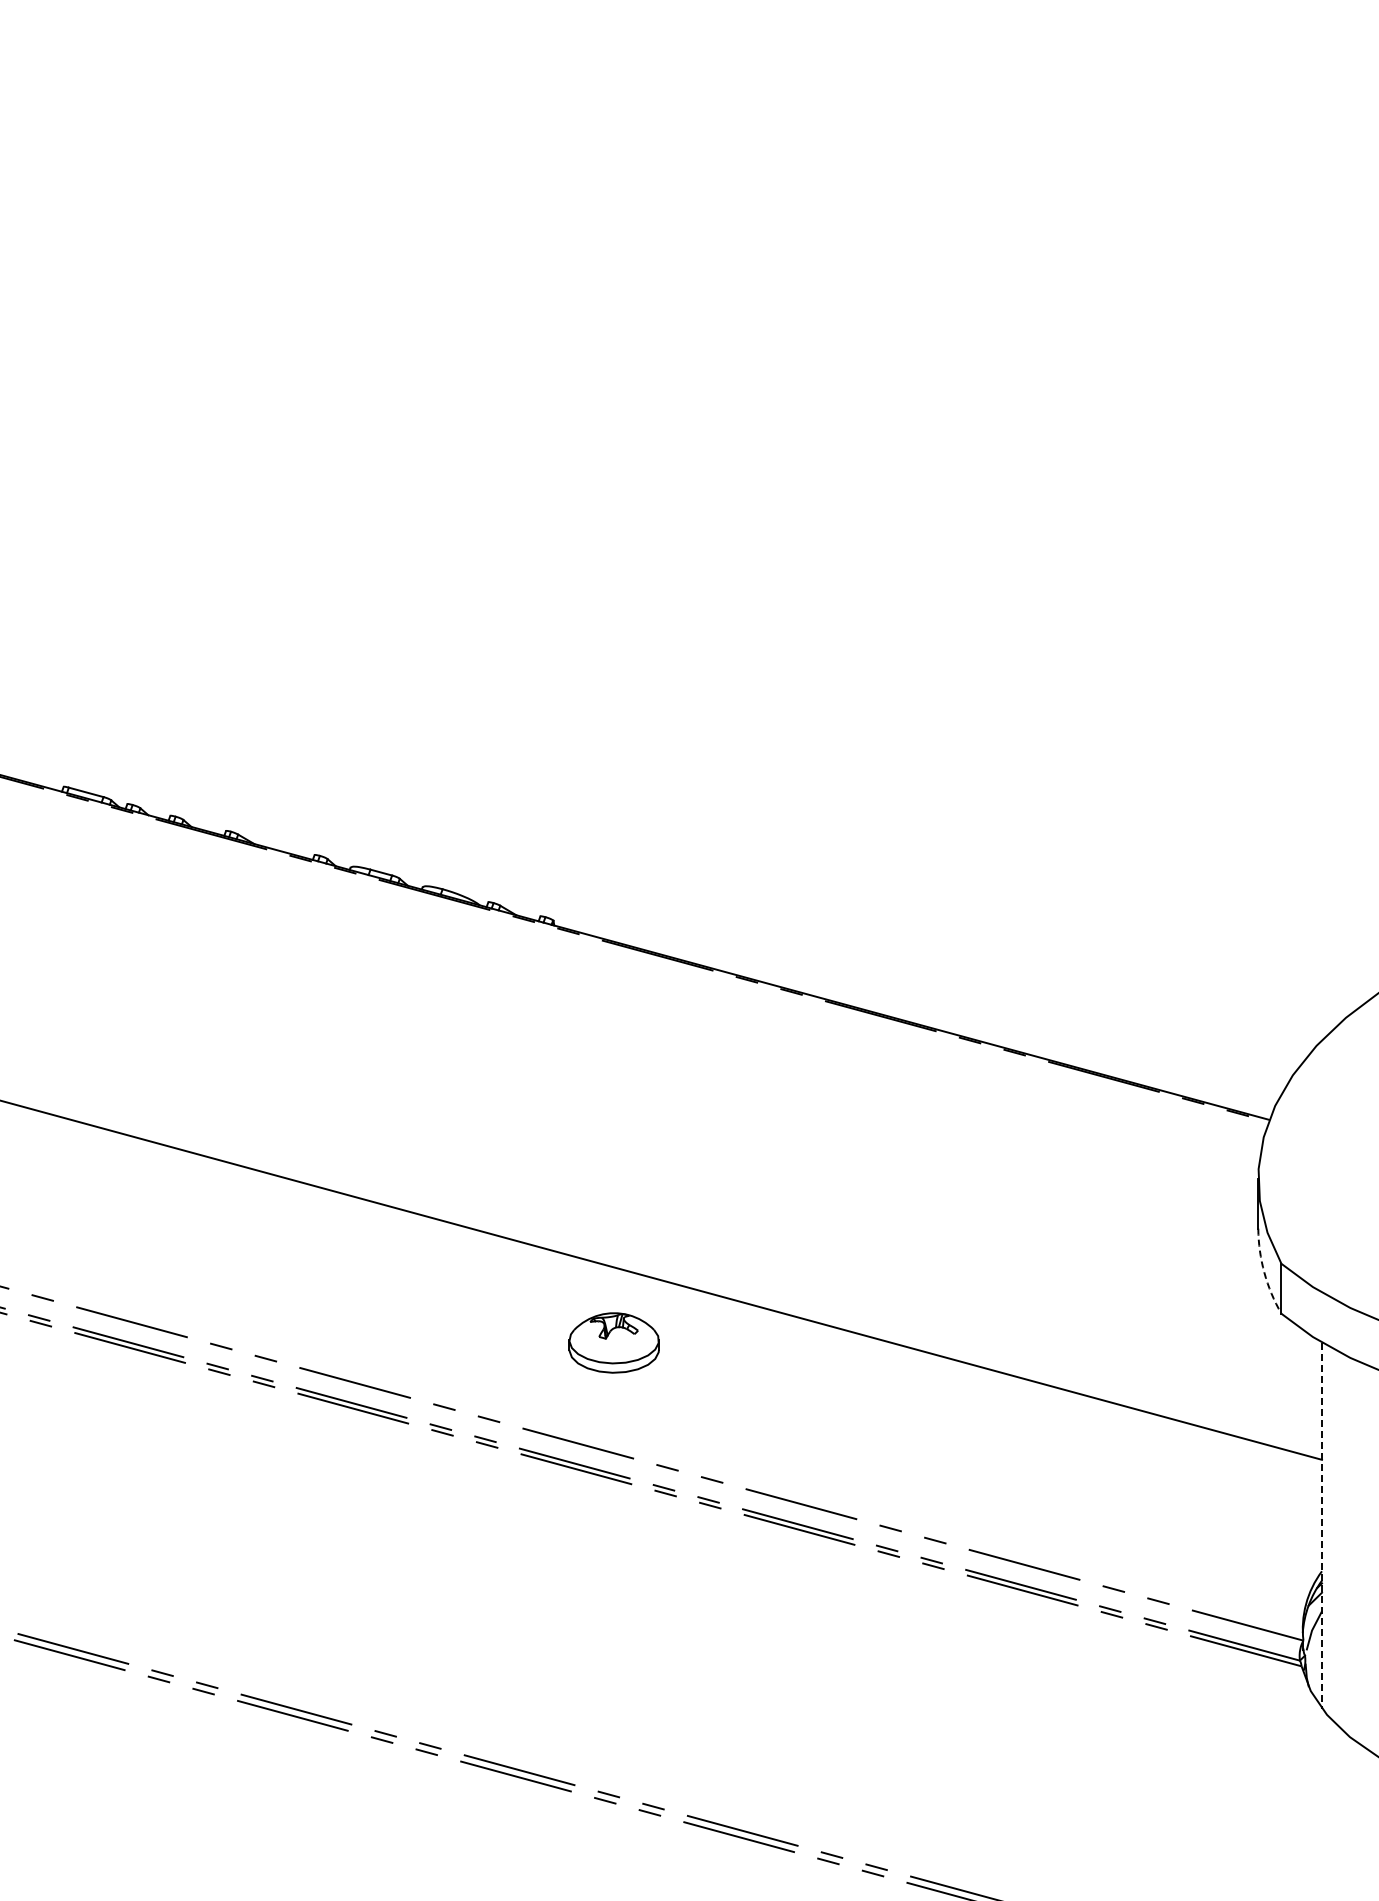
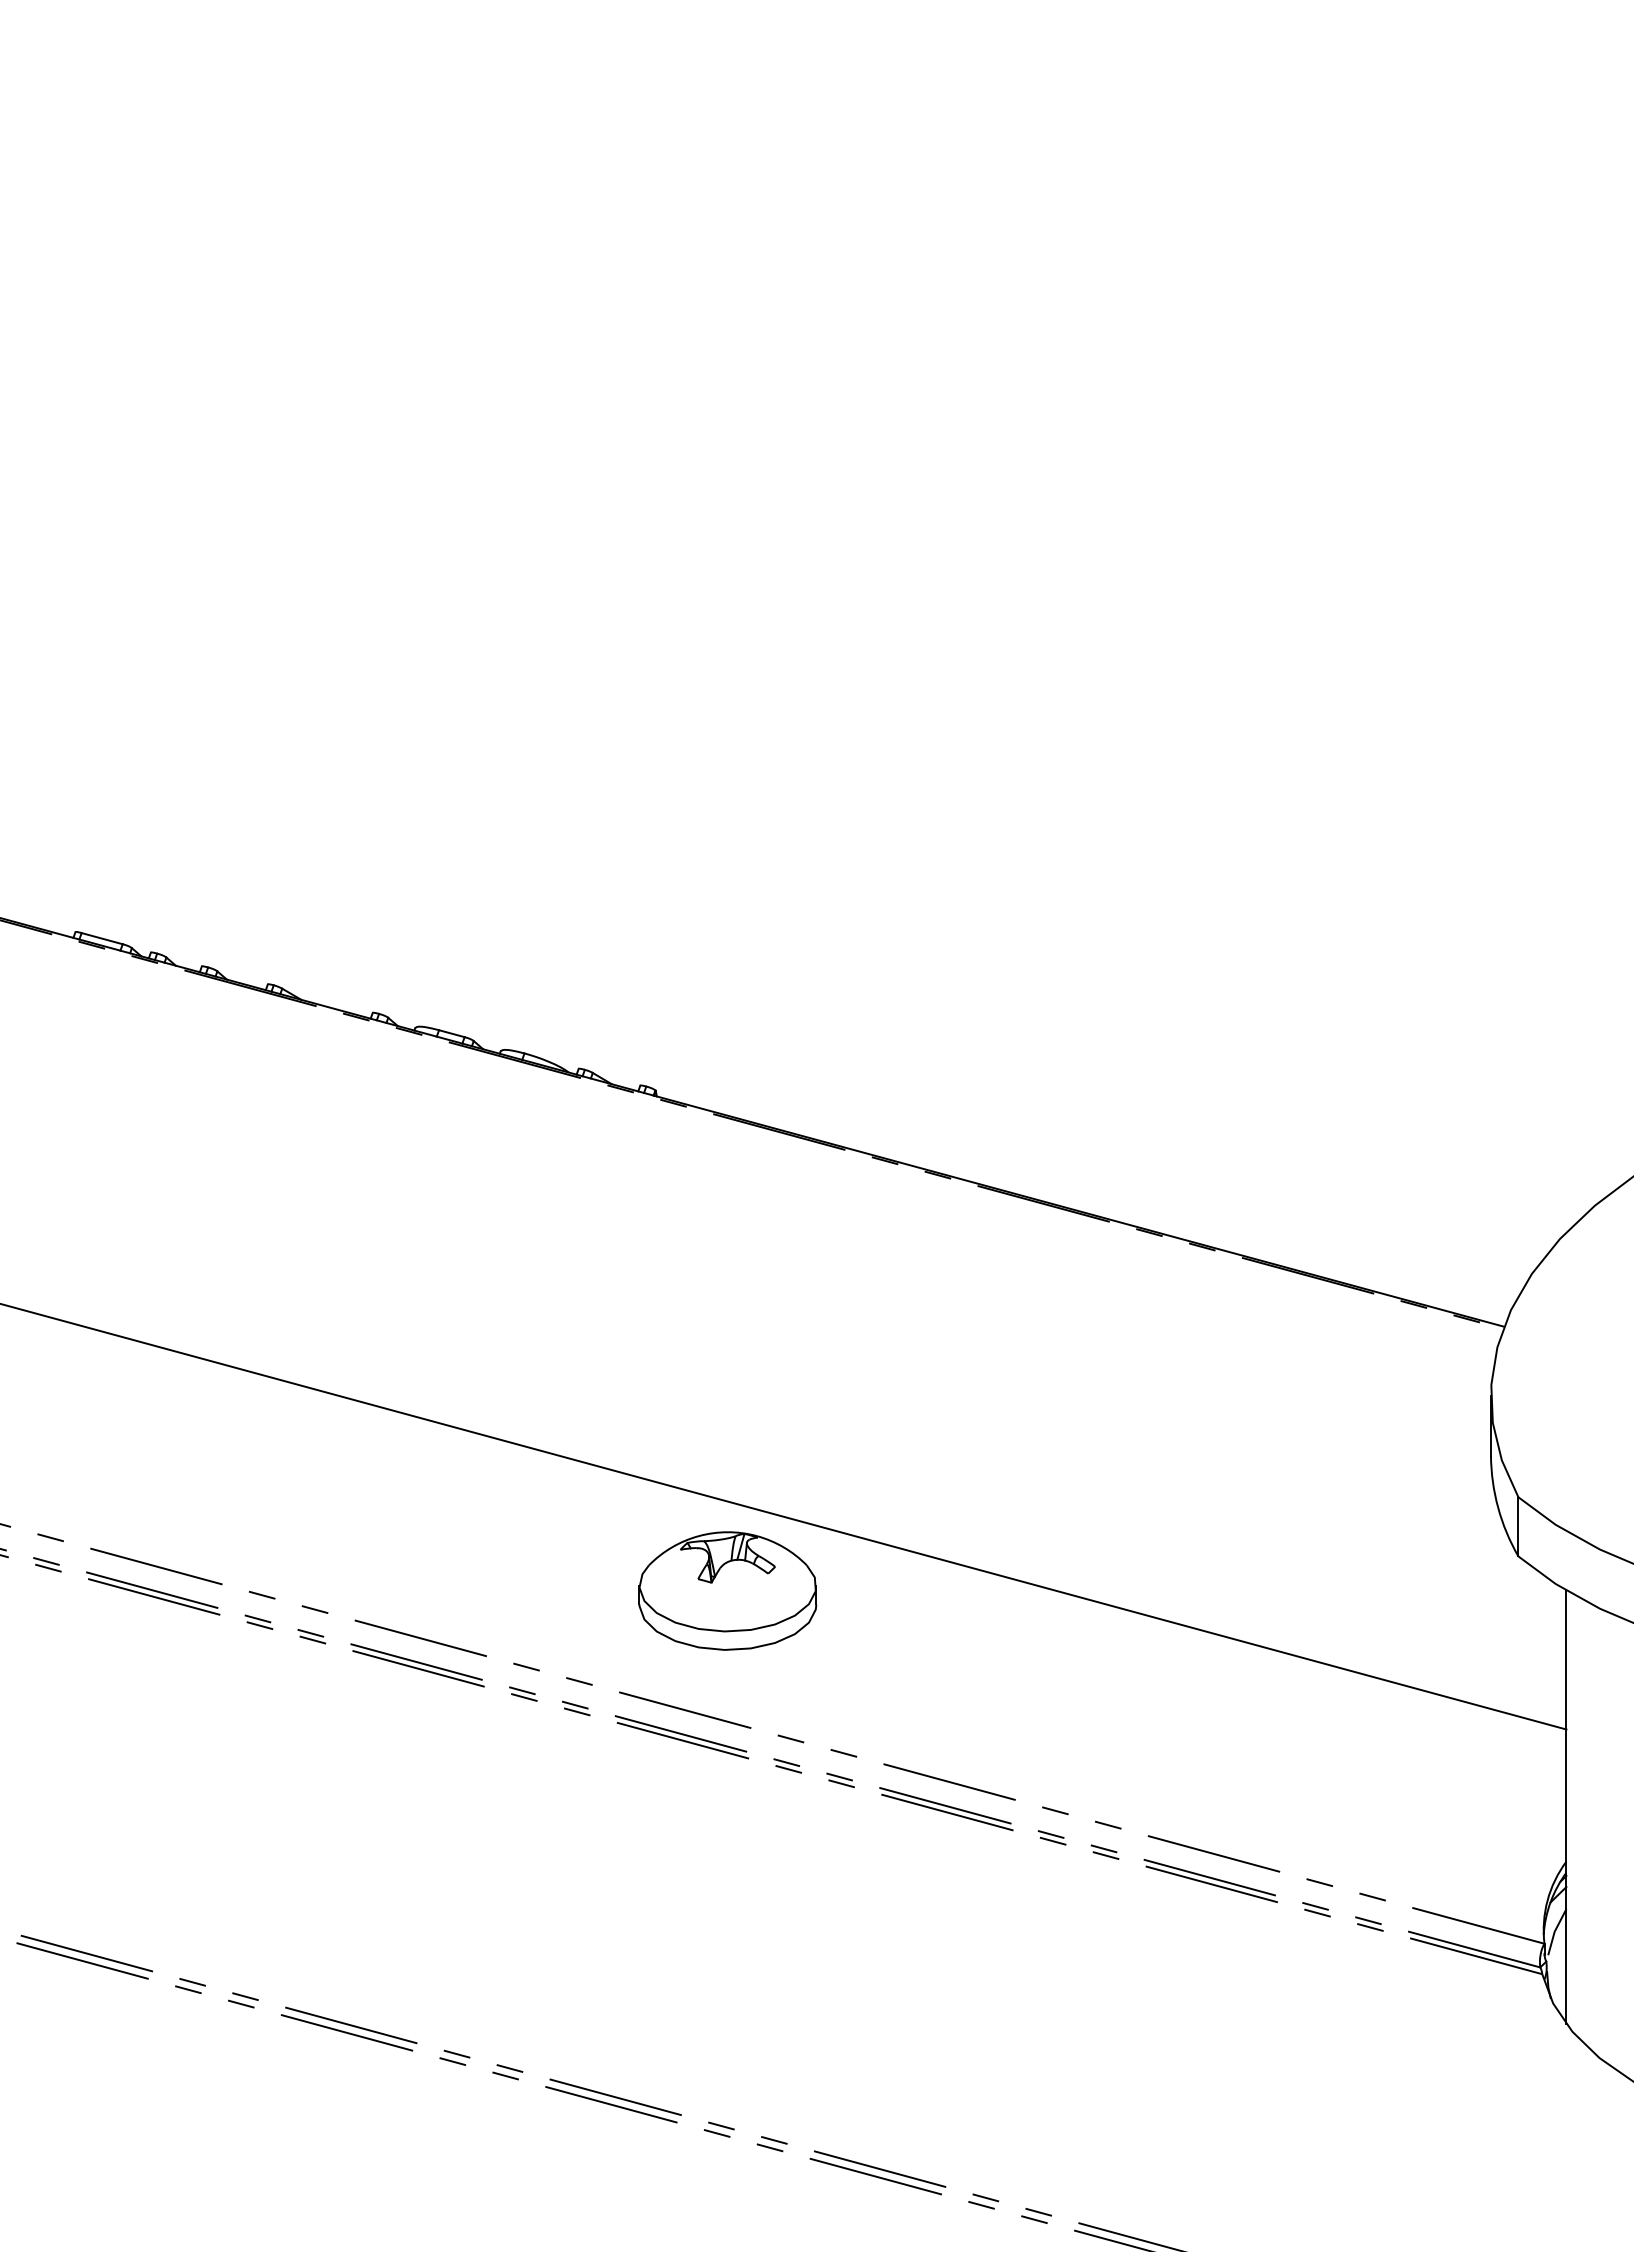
arc: (1264, 1272) -> (1498, 1507), dashed -> solid
part: (613, 1342) -> (726, 1590), size x1.67
line: (1322, 1525) -> (1567, 1807), dashed -> solid

